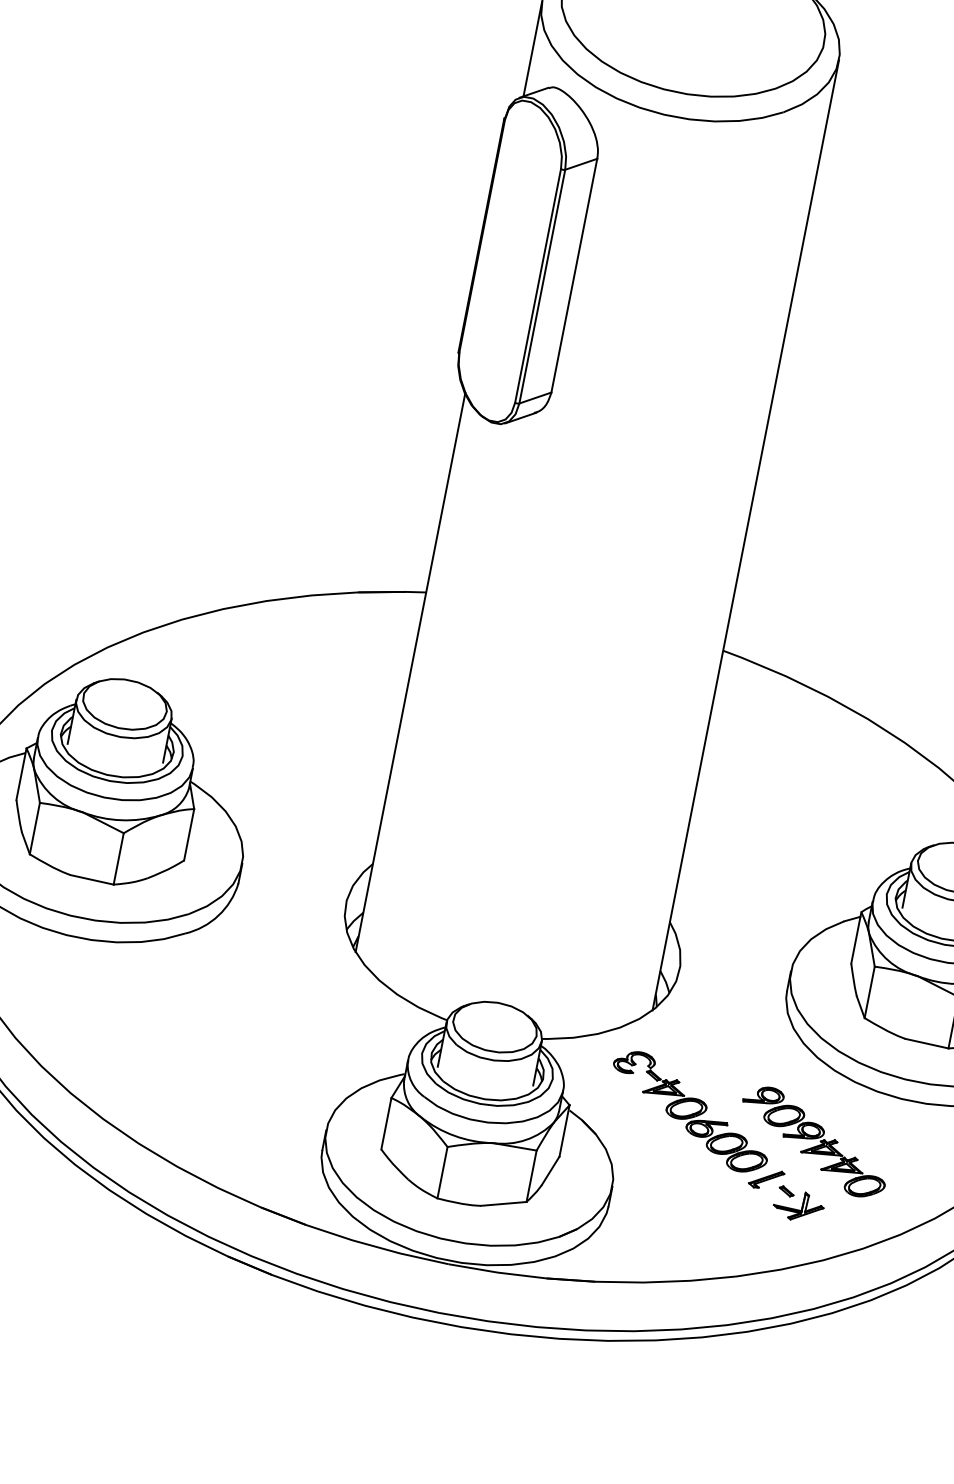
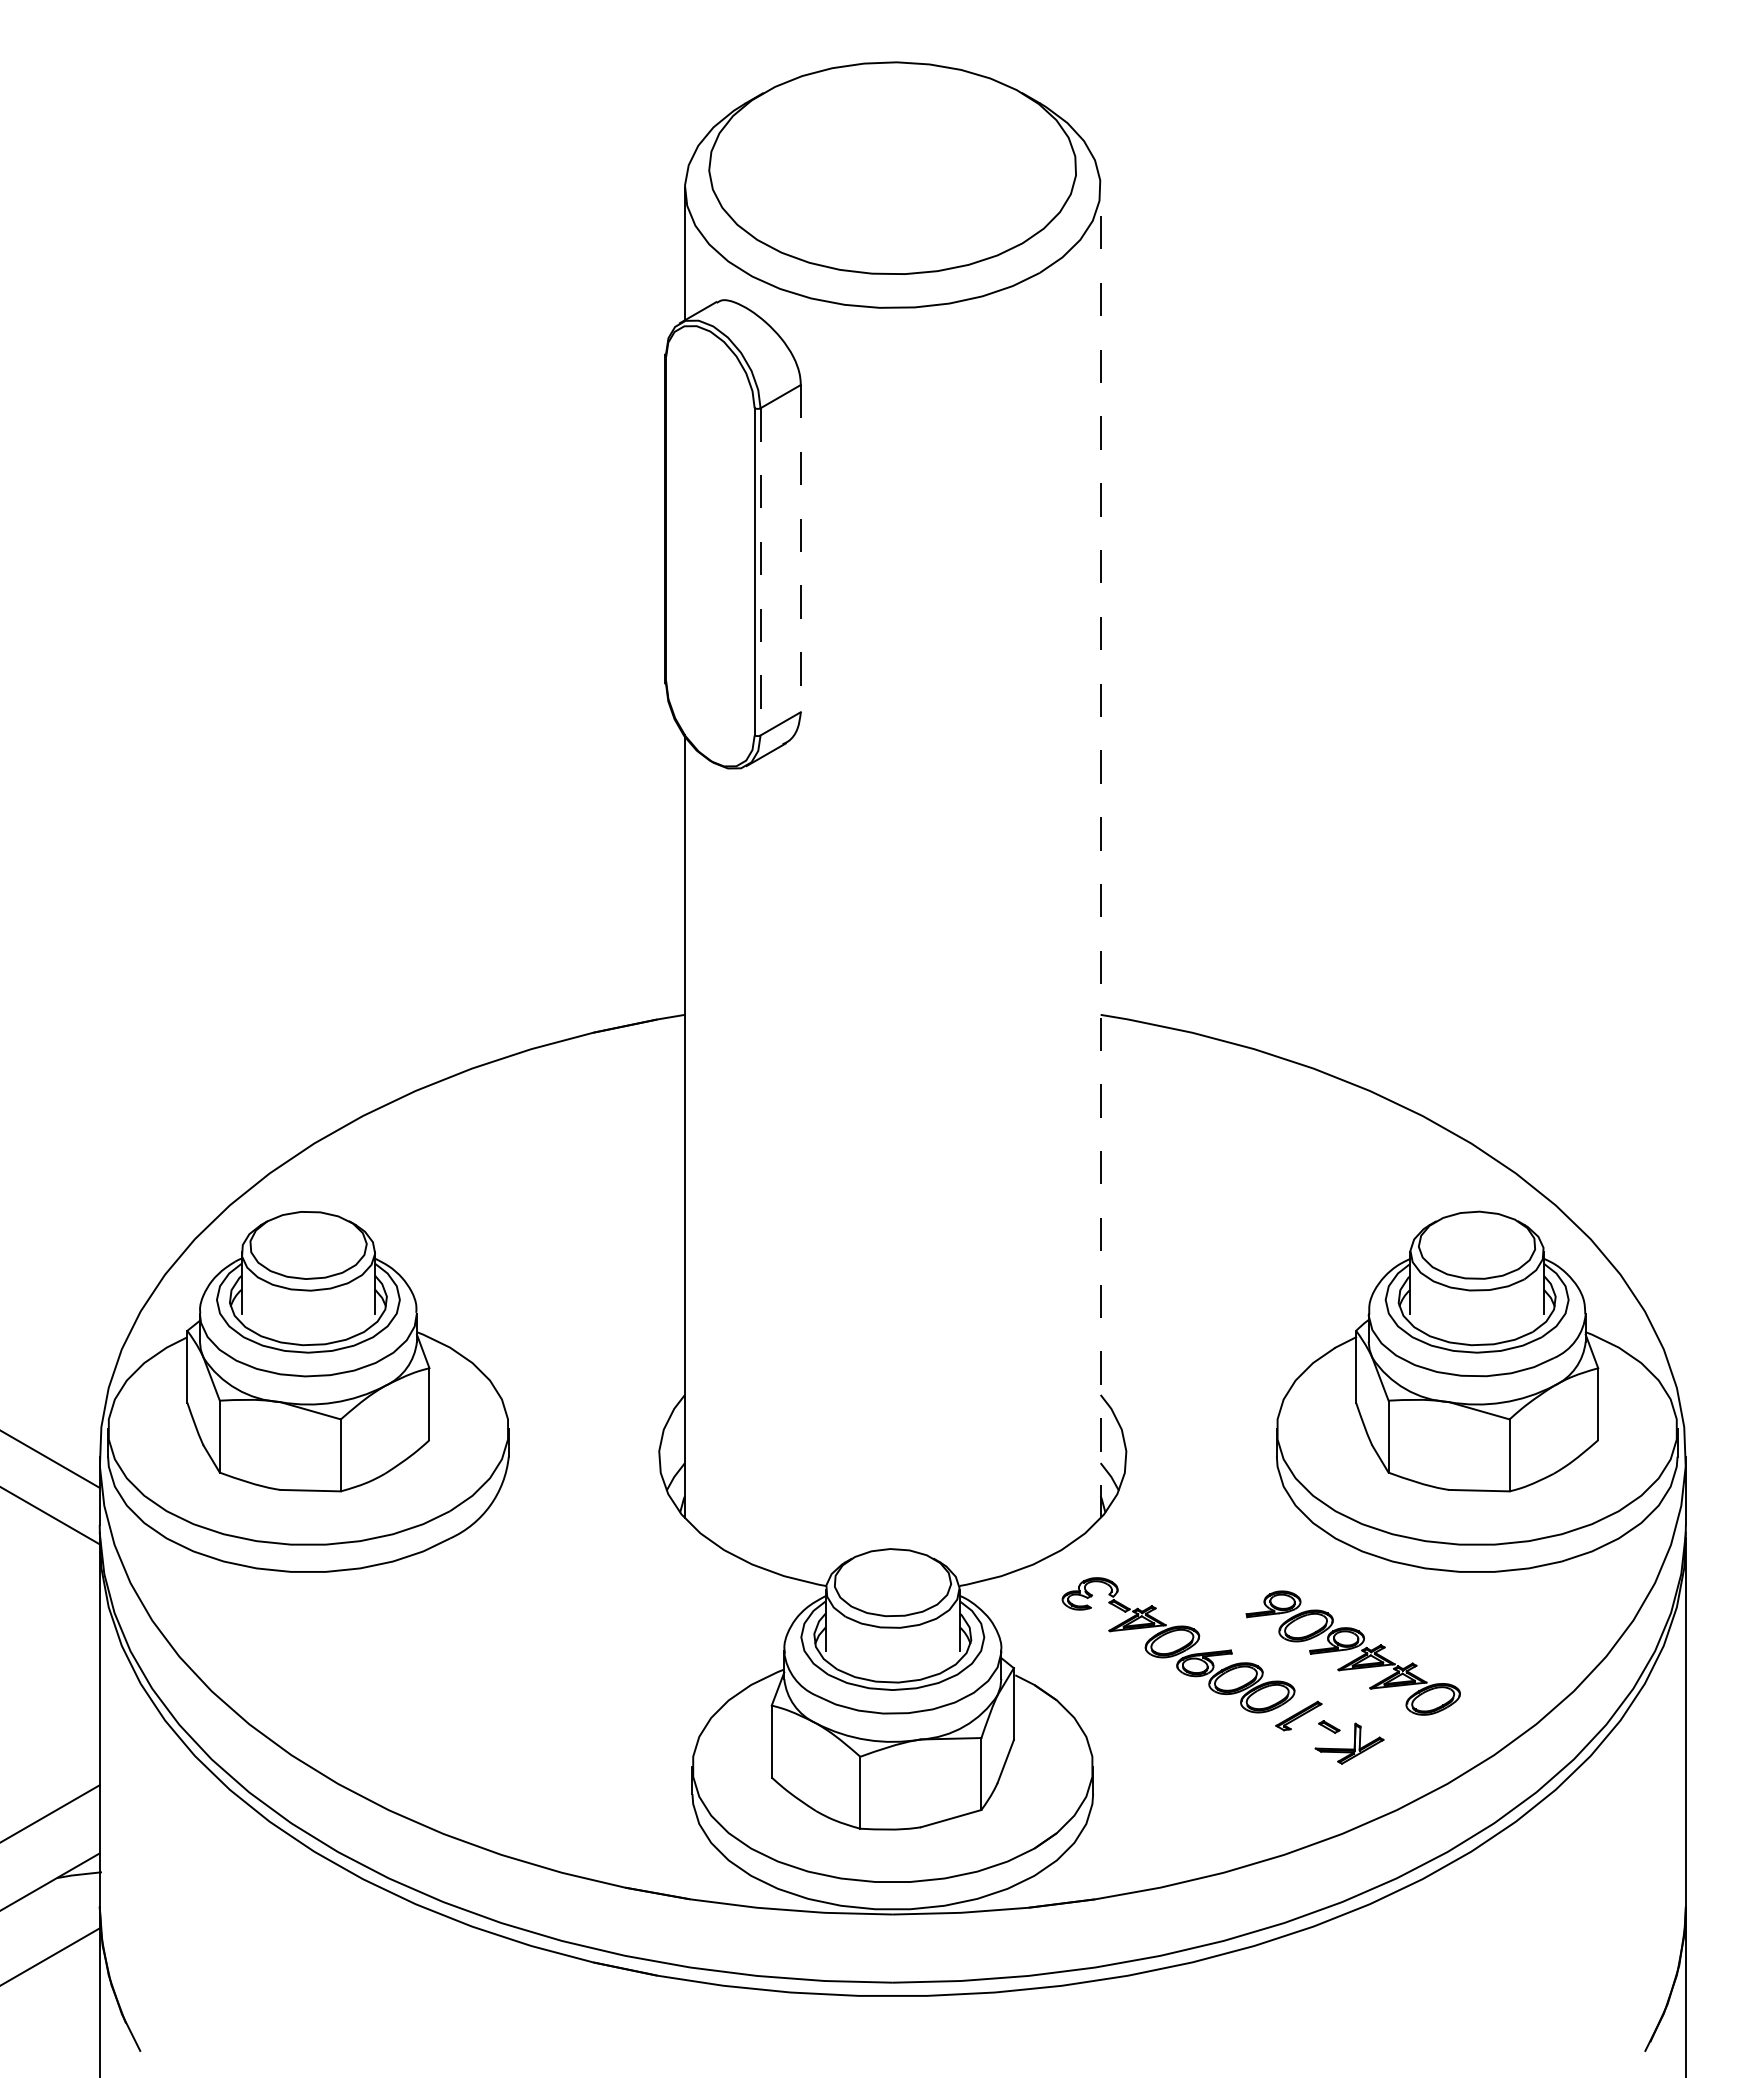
line: (574, 275) -> (800, 548), solid -> dashed
line: (542, 286) -> (760, 571), solid -> dashed
line: (745, 534) -> (1100, 852), solid -> dashed

